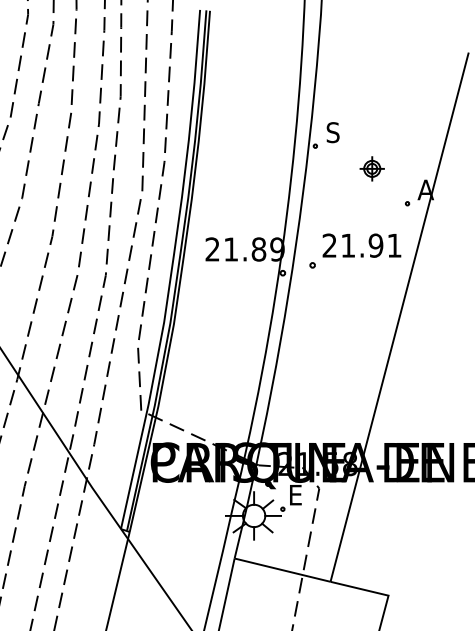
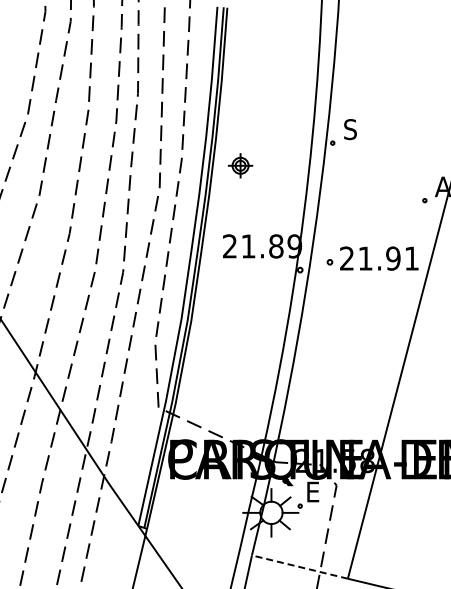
part: (371, 168) -> (239, 165), moved
text: (361, 245) -> (378, 258), moved
line: (282, 570) -> (299, 567), solid -> dashed

